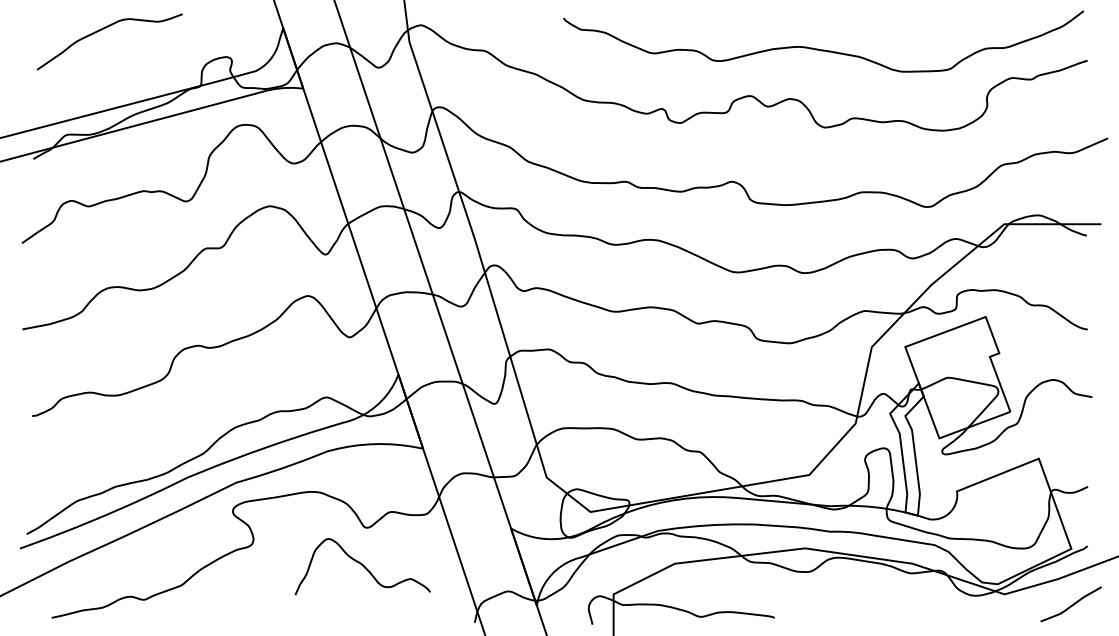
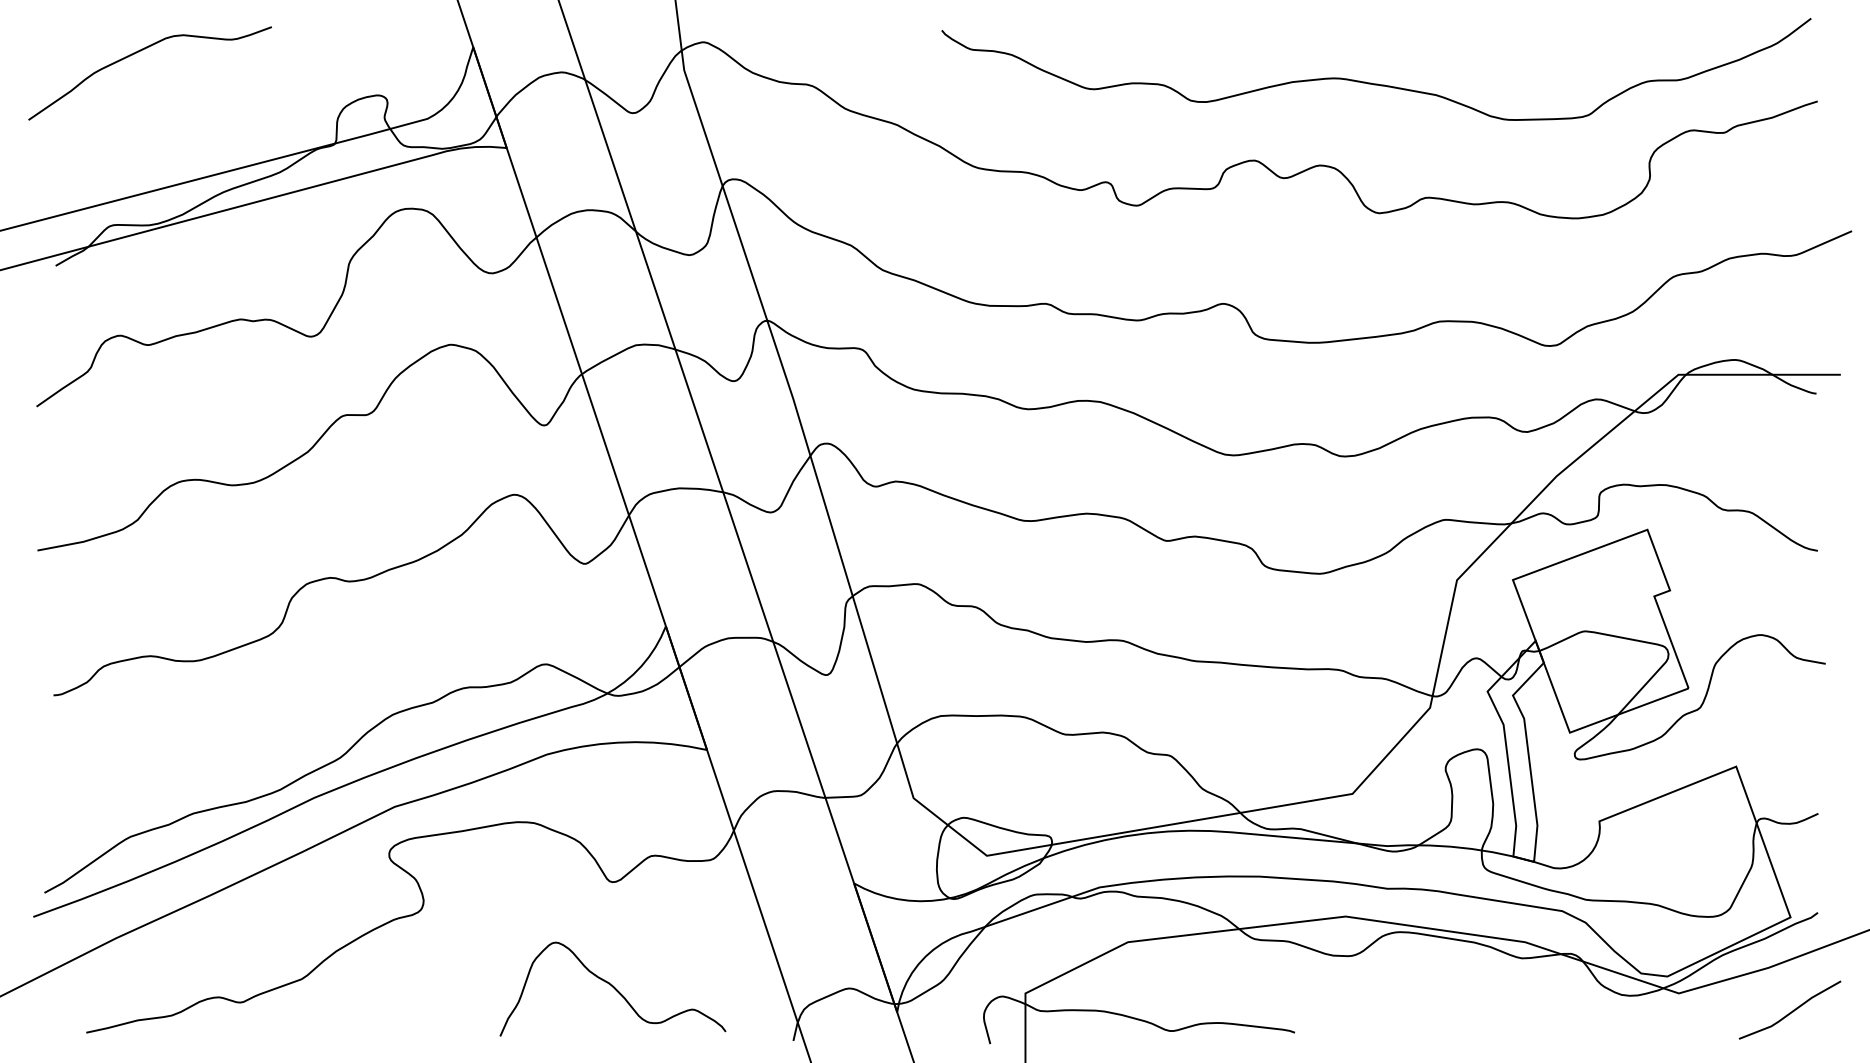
curve: (104, 29) -> (141, 52), moved
curve: (362, 566) -> (612, 988), moved

